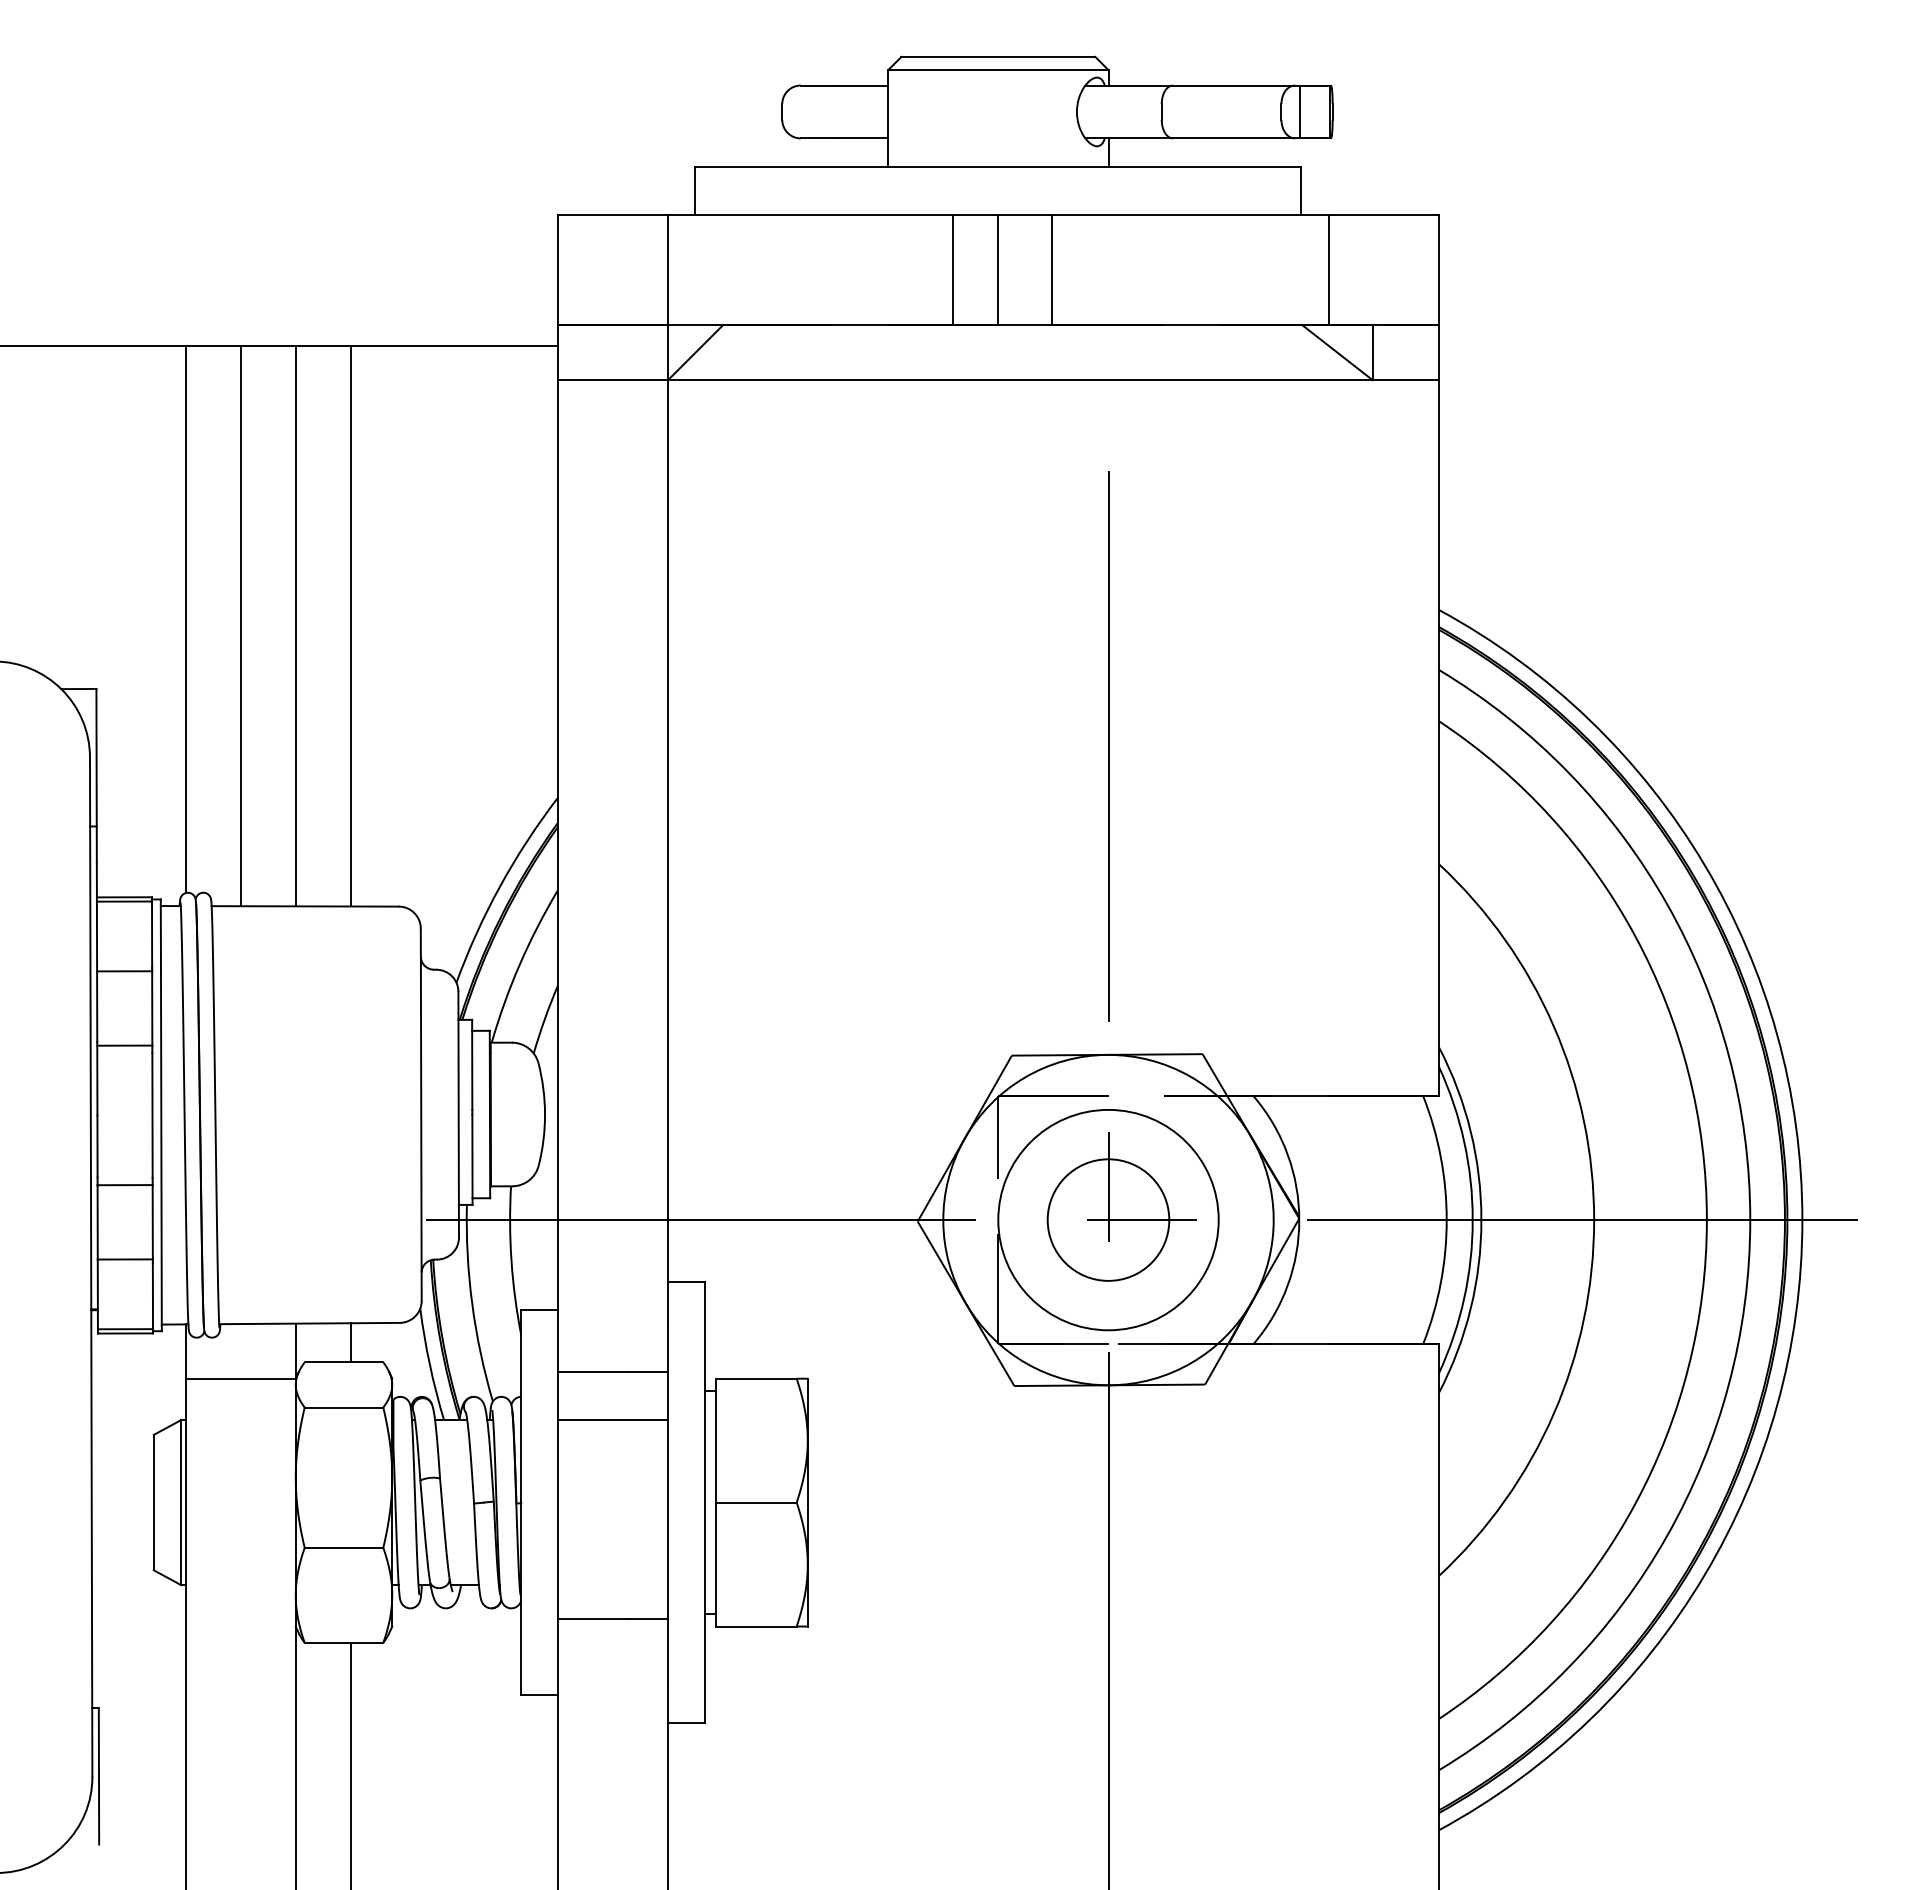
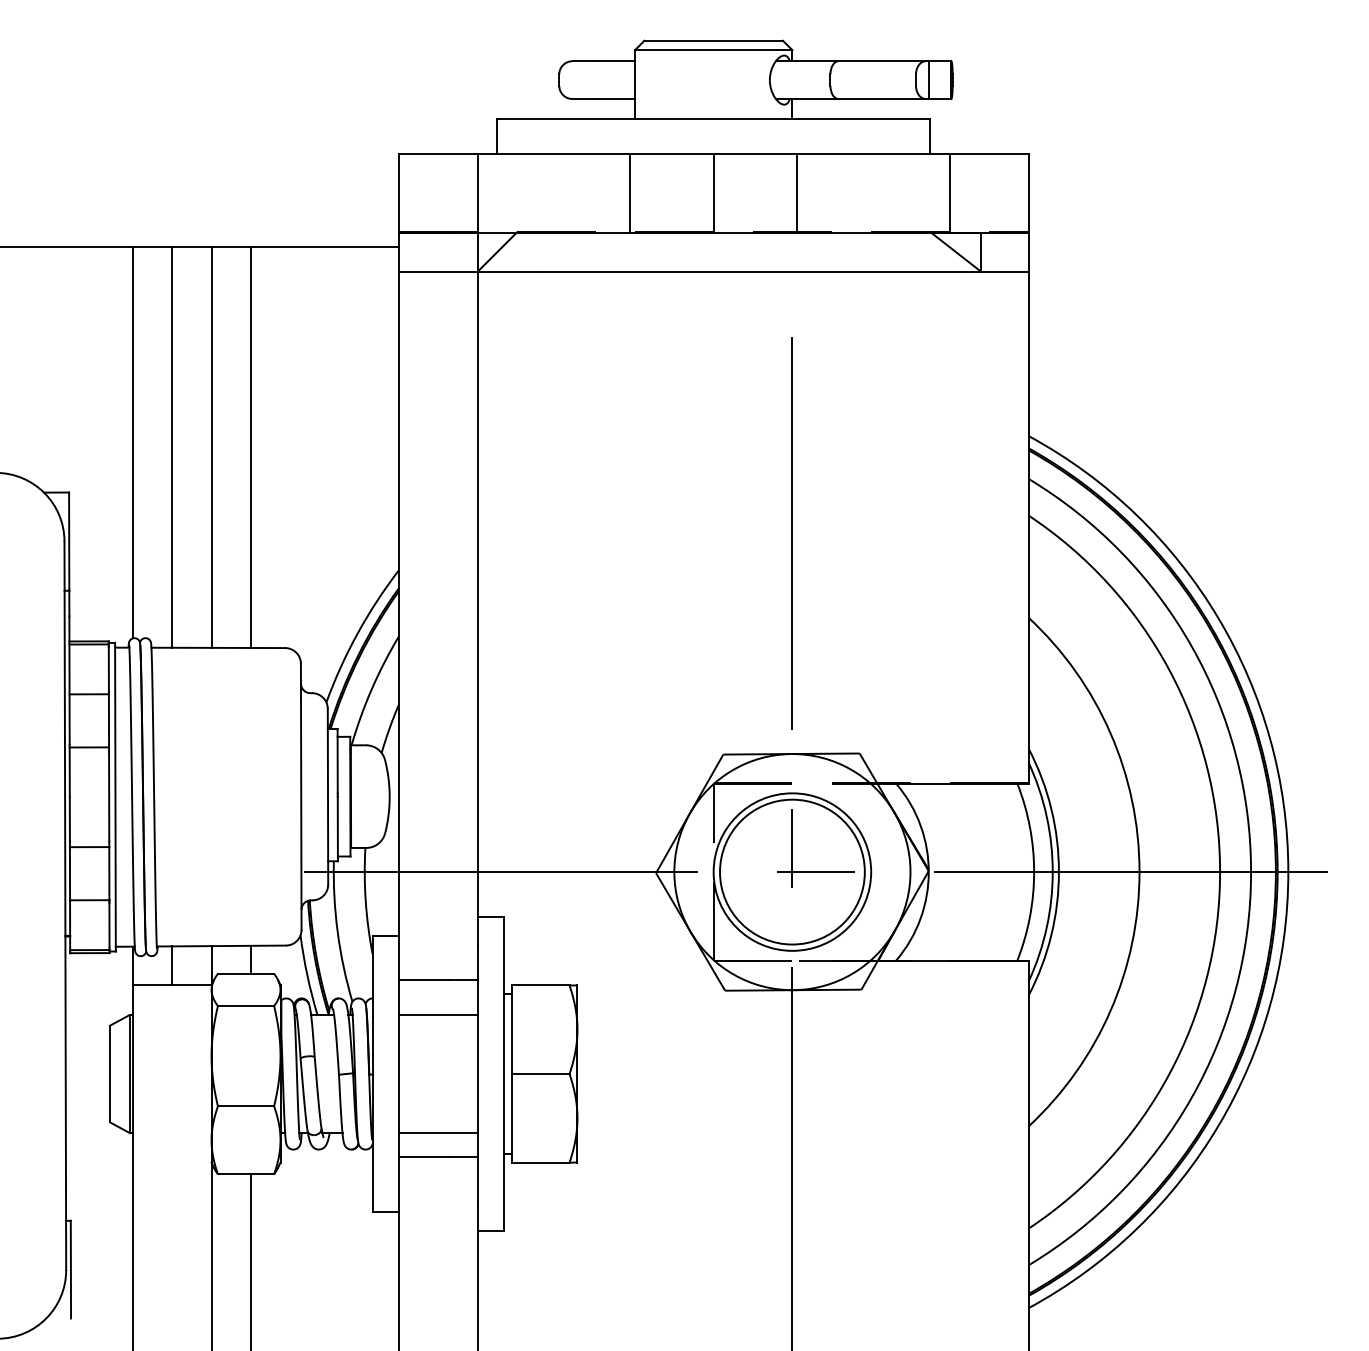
line: (953, 270) -> (630, 193), moved
line: (1052, 270) -> (797, 193), moved
circle: (1108, 1219) -> (792, 871), size x1.67
line: (240, 1351) -> (172, 966), added
line: (612, 1585) -> (437, 1133), added

